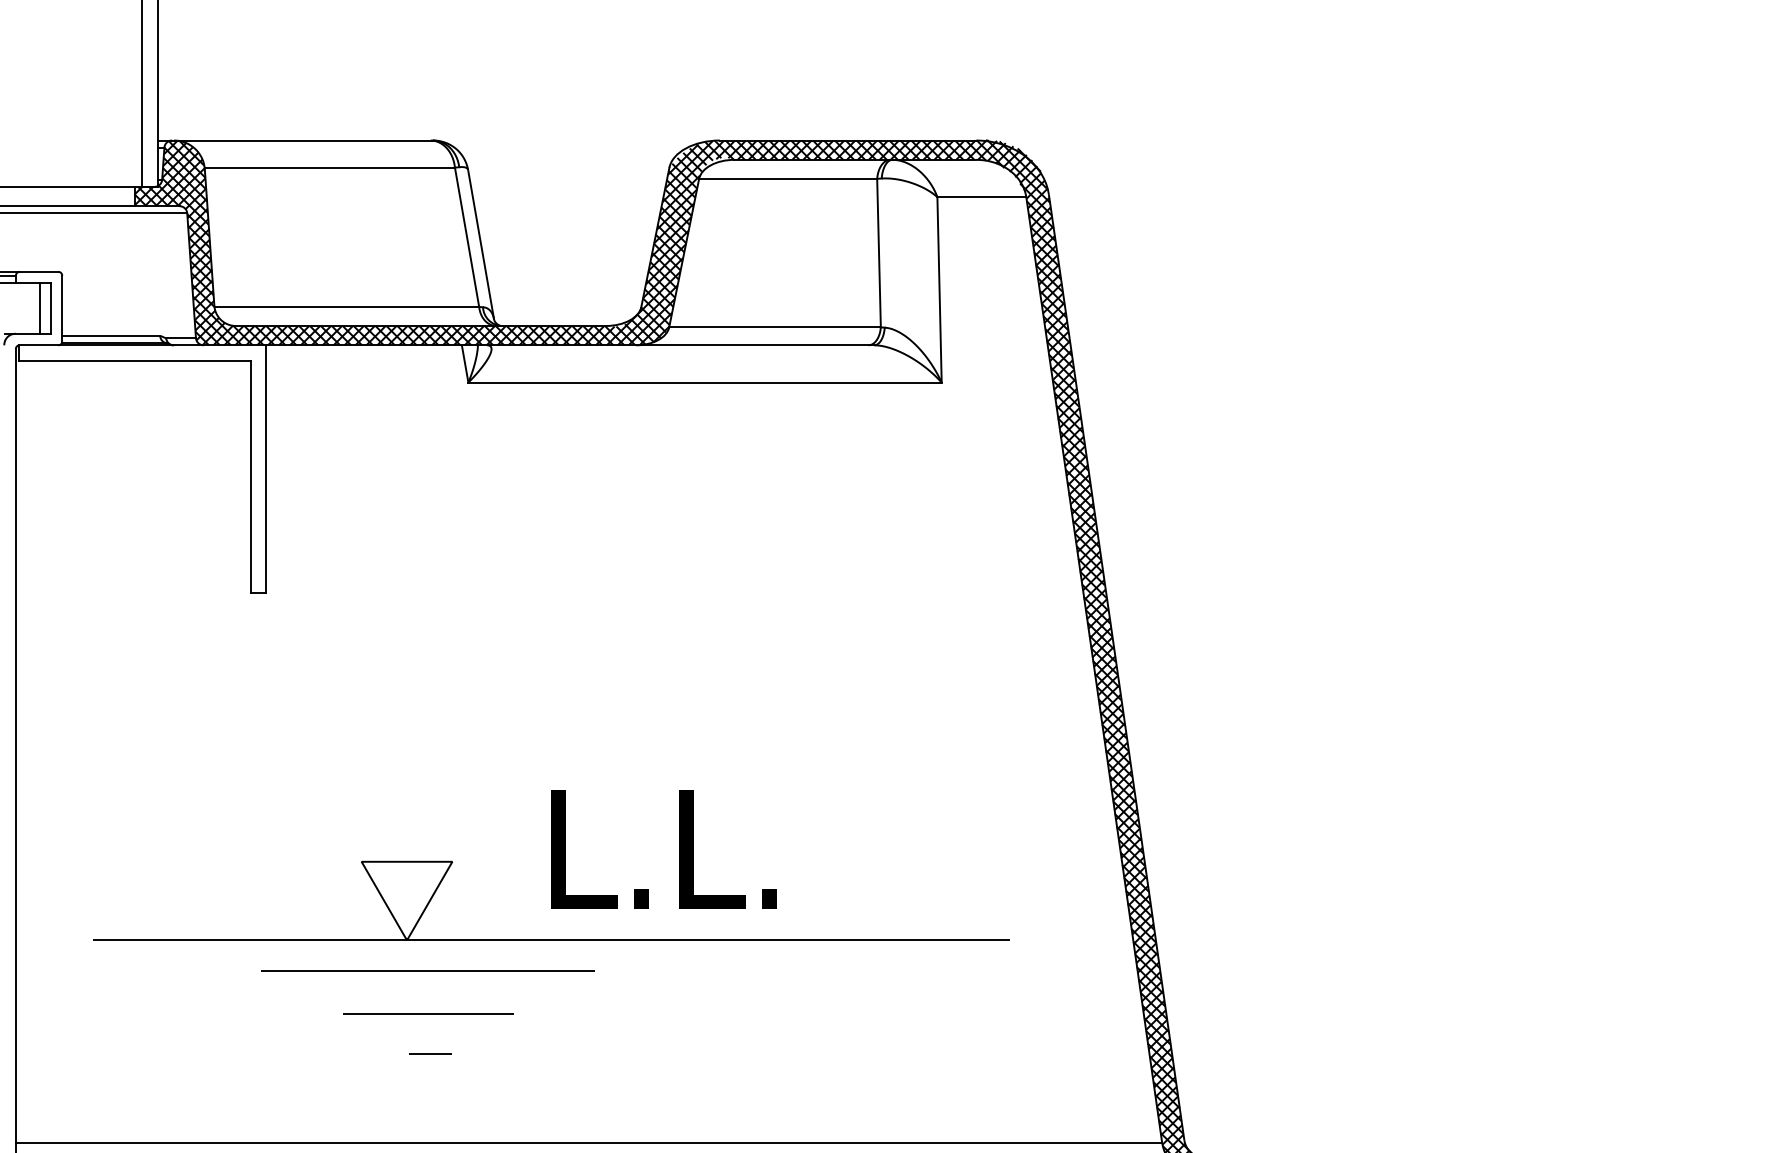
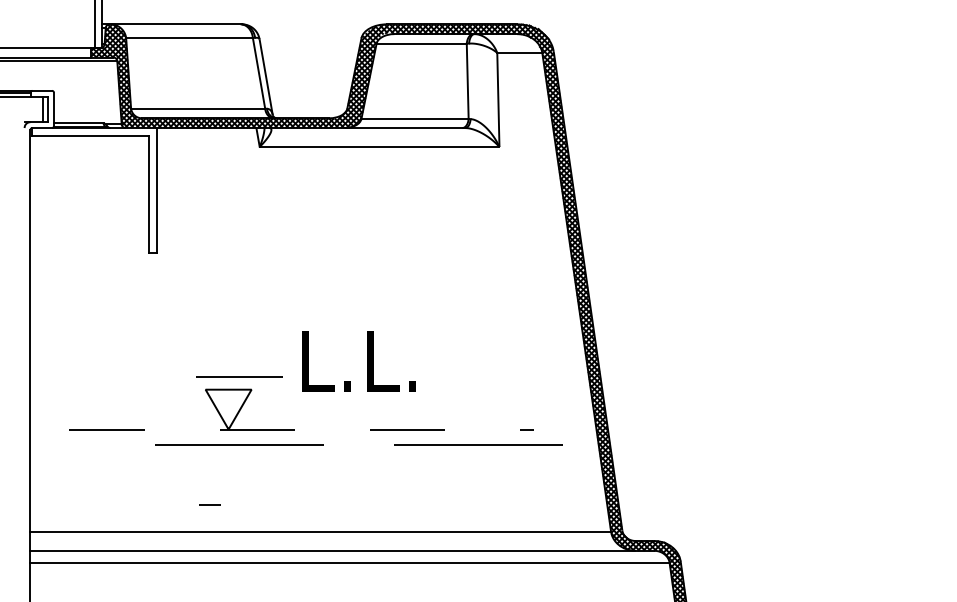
text: (663, 849) -> (358, 361), moved
line: (552, 940) -> (302, 429), solid -> dashed
line: (900, 970) -> (478, 444), added
line: (428, 1013) -> (239, 376), moved
line: (428, 1052) -> (209, 504), moved

